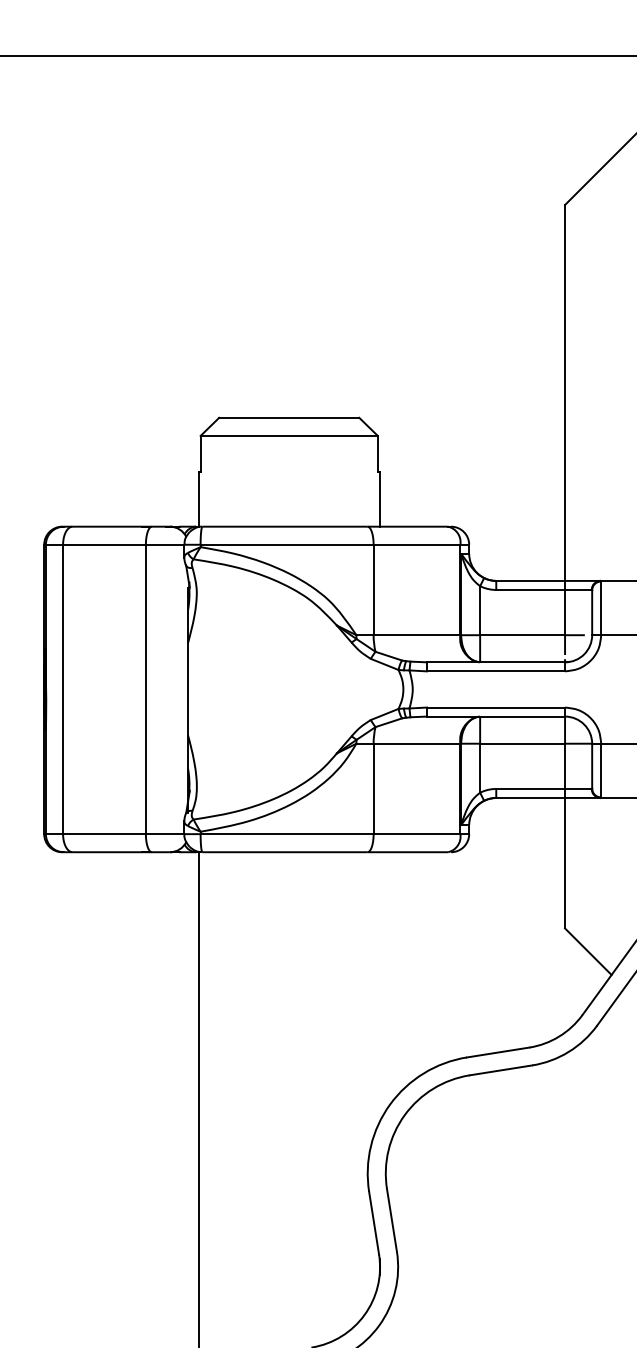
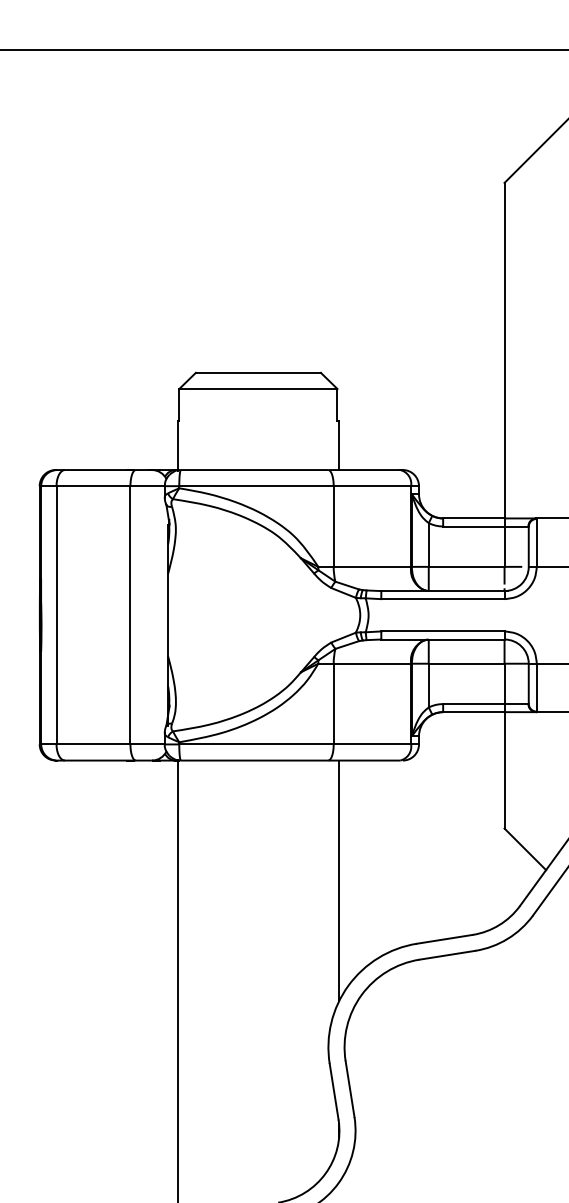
line: (379, 986) -> (338, 880), added

